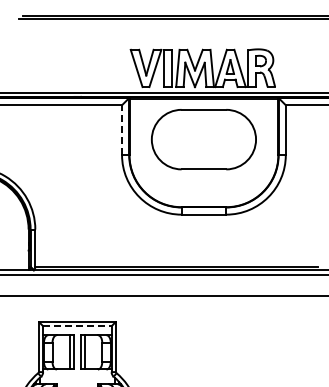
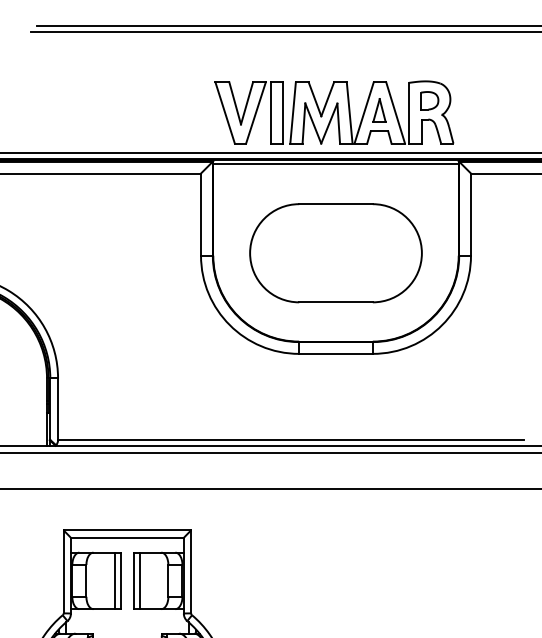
line: (122, 130) -> (201, 215), dashed -> solid
part: (203, 139) -> (335, 253), moved
line: (77, 326) -> (127, 538), dashed -> solid

